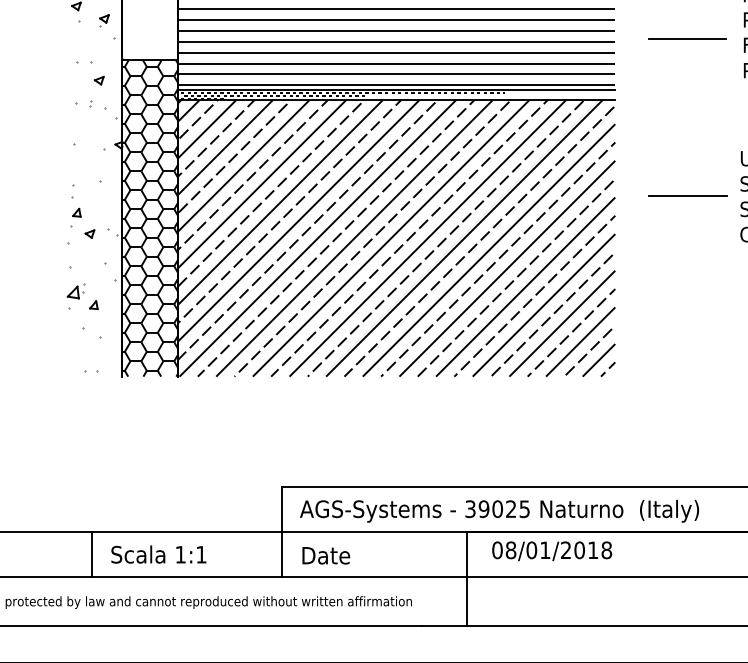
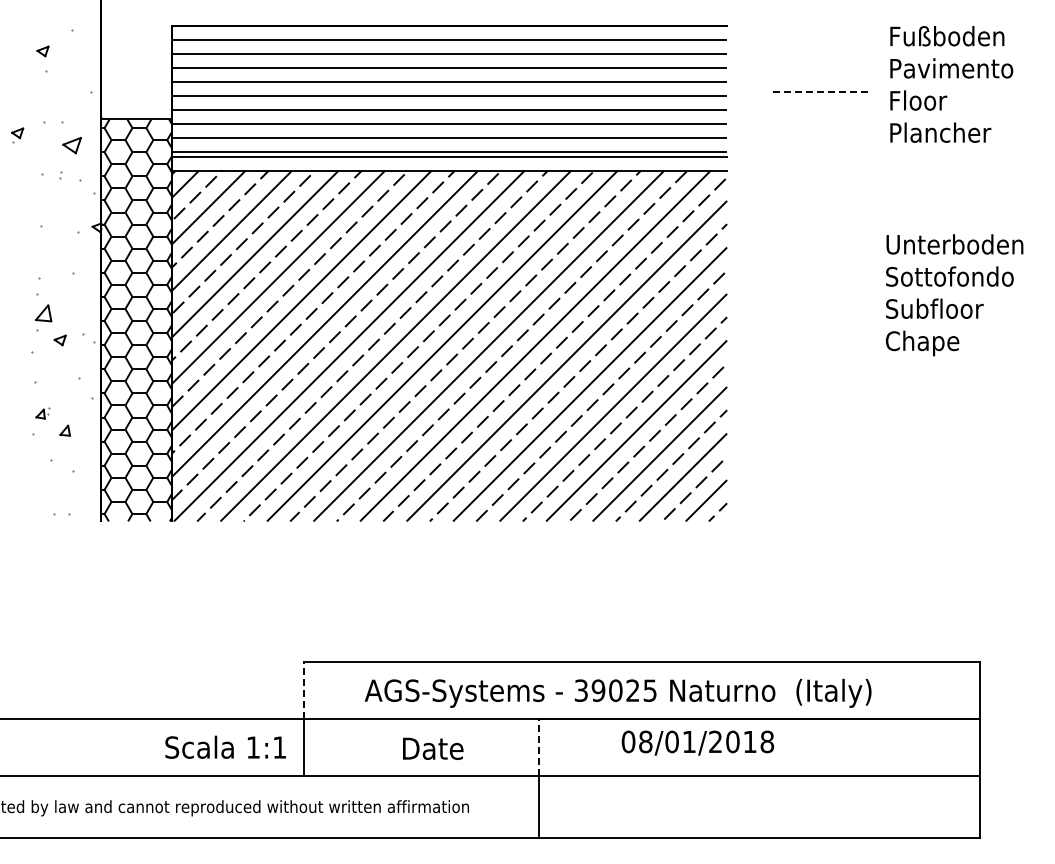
part: (104, 20) -> (17, 135), moved
line: (687, 38) -> (818, 92), solid -> dashed
part: (98, 80) -> (71, 145), size x1.6
hatch: (343, 95) -> (381, 164), removed
line: (688, 196) -> (819, 292), removed
part: (76, 212) -> (43, 313), size x1.6
part: (76, 291) -> (42, 413), size x0.6
line: (281, 509) -> (303, 690), solid -> dashed
text: (499, 510) -> (617, 692), moved
text: (551, 550) -> (697, 742), moved
text: (158, 553) -> (225, 746), moved
line: (91, 554) -> (62, 747), removed
line: (467, 554) -> (539, 747), solid -> dashed
text: (326, 555) -> (433, 748), moved

